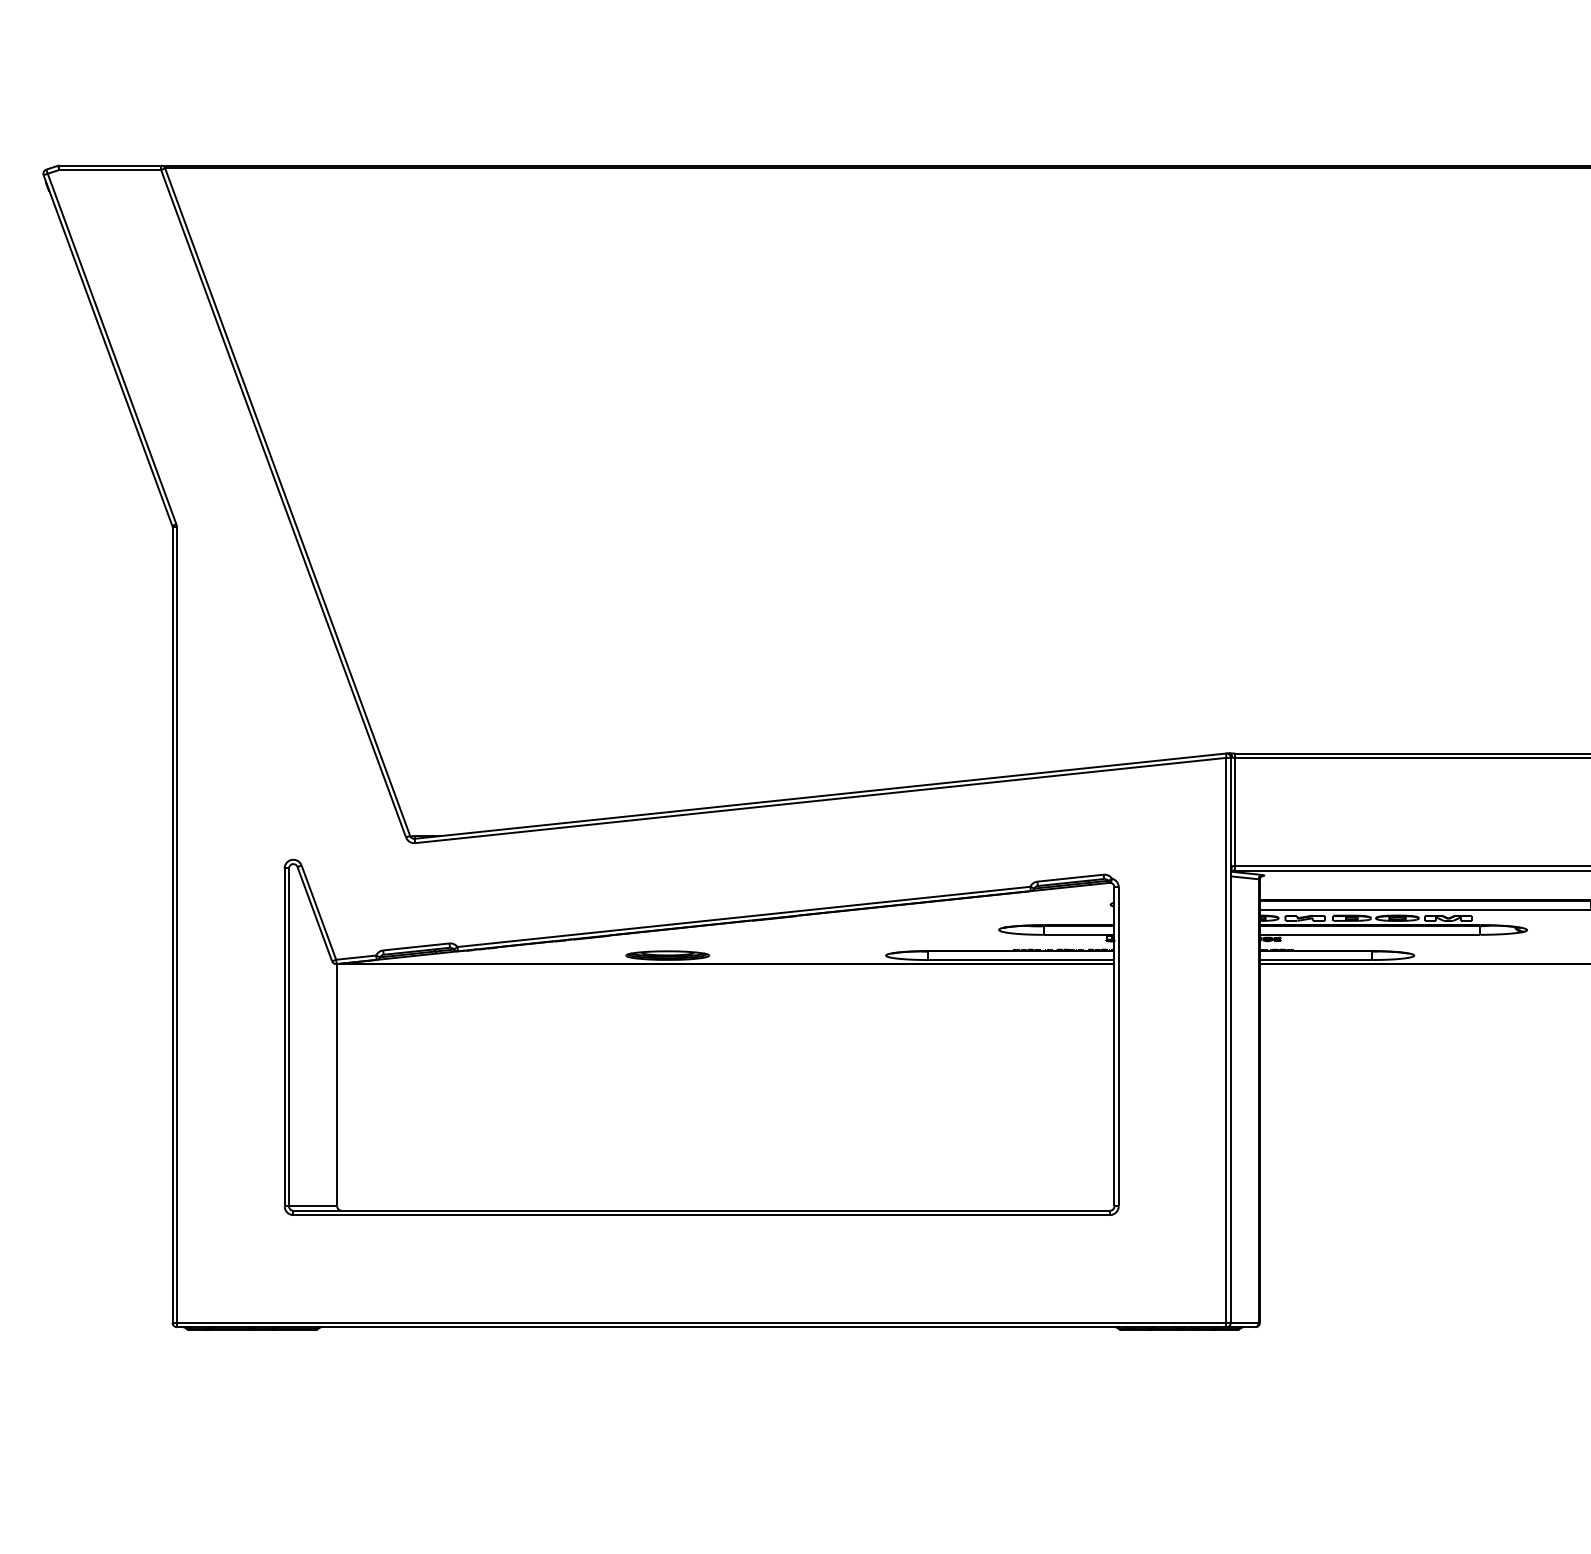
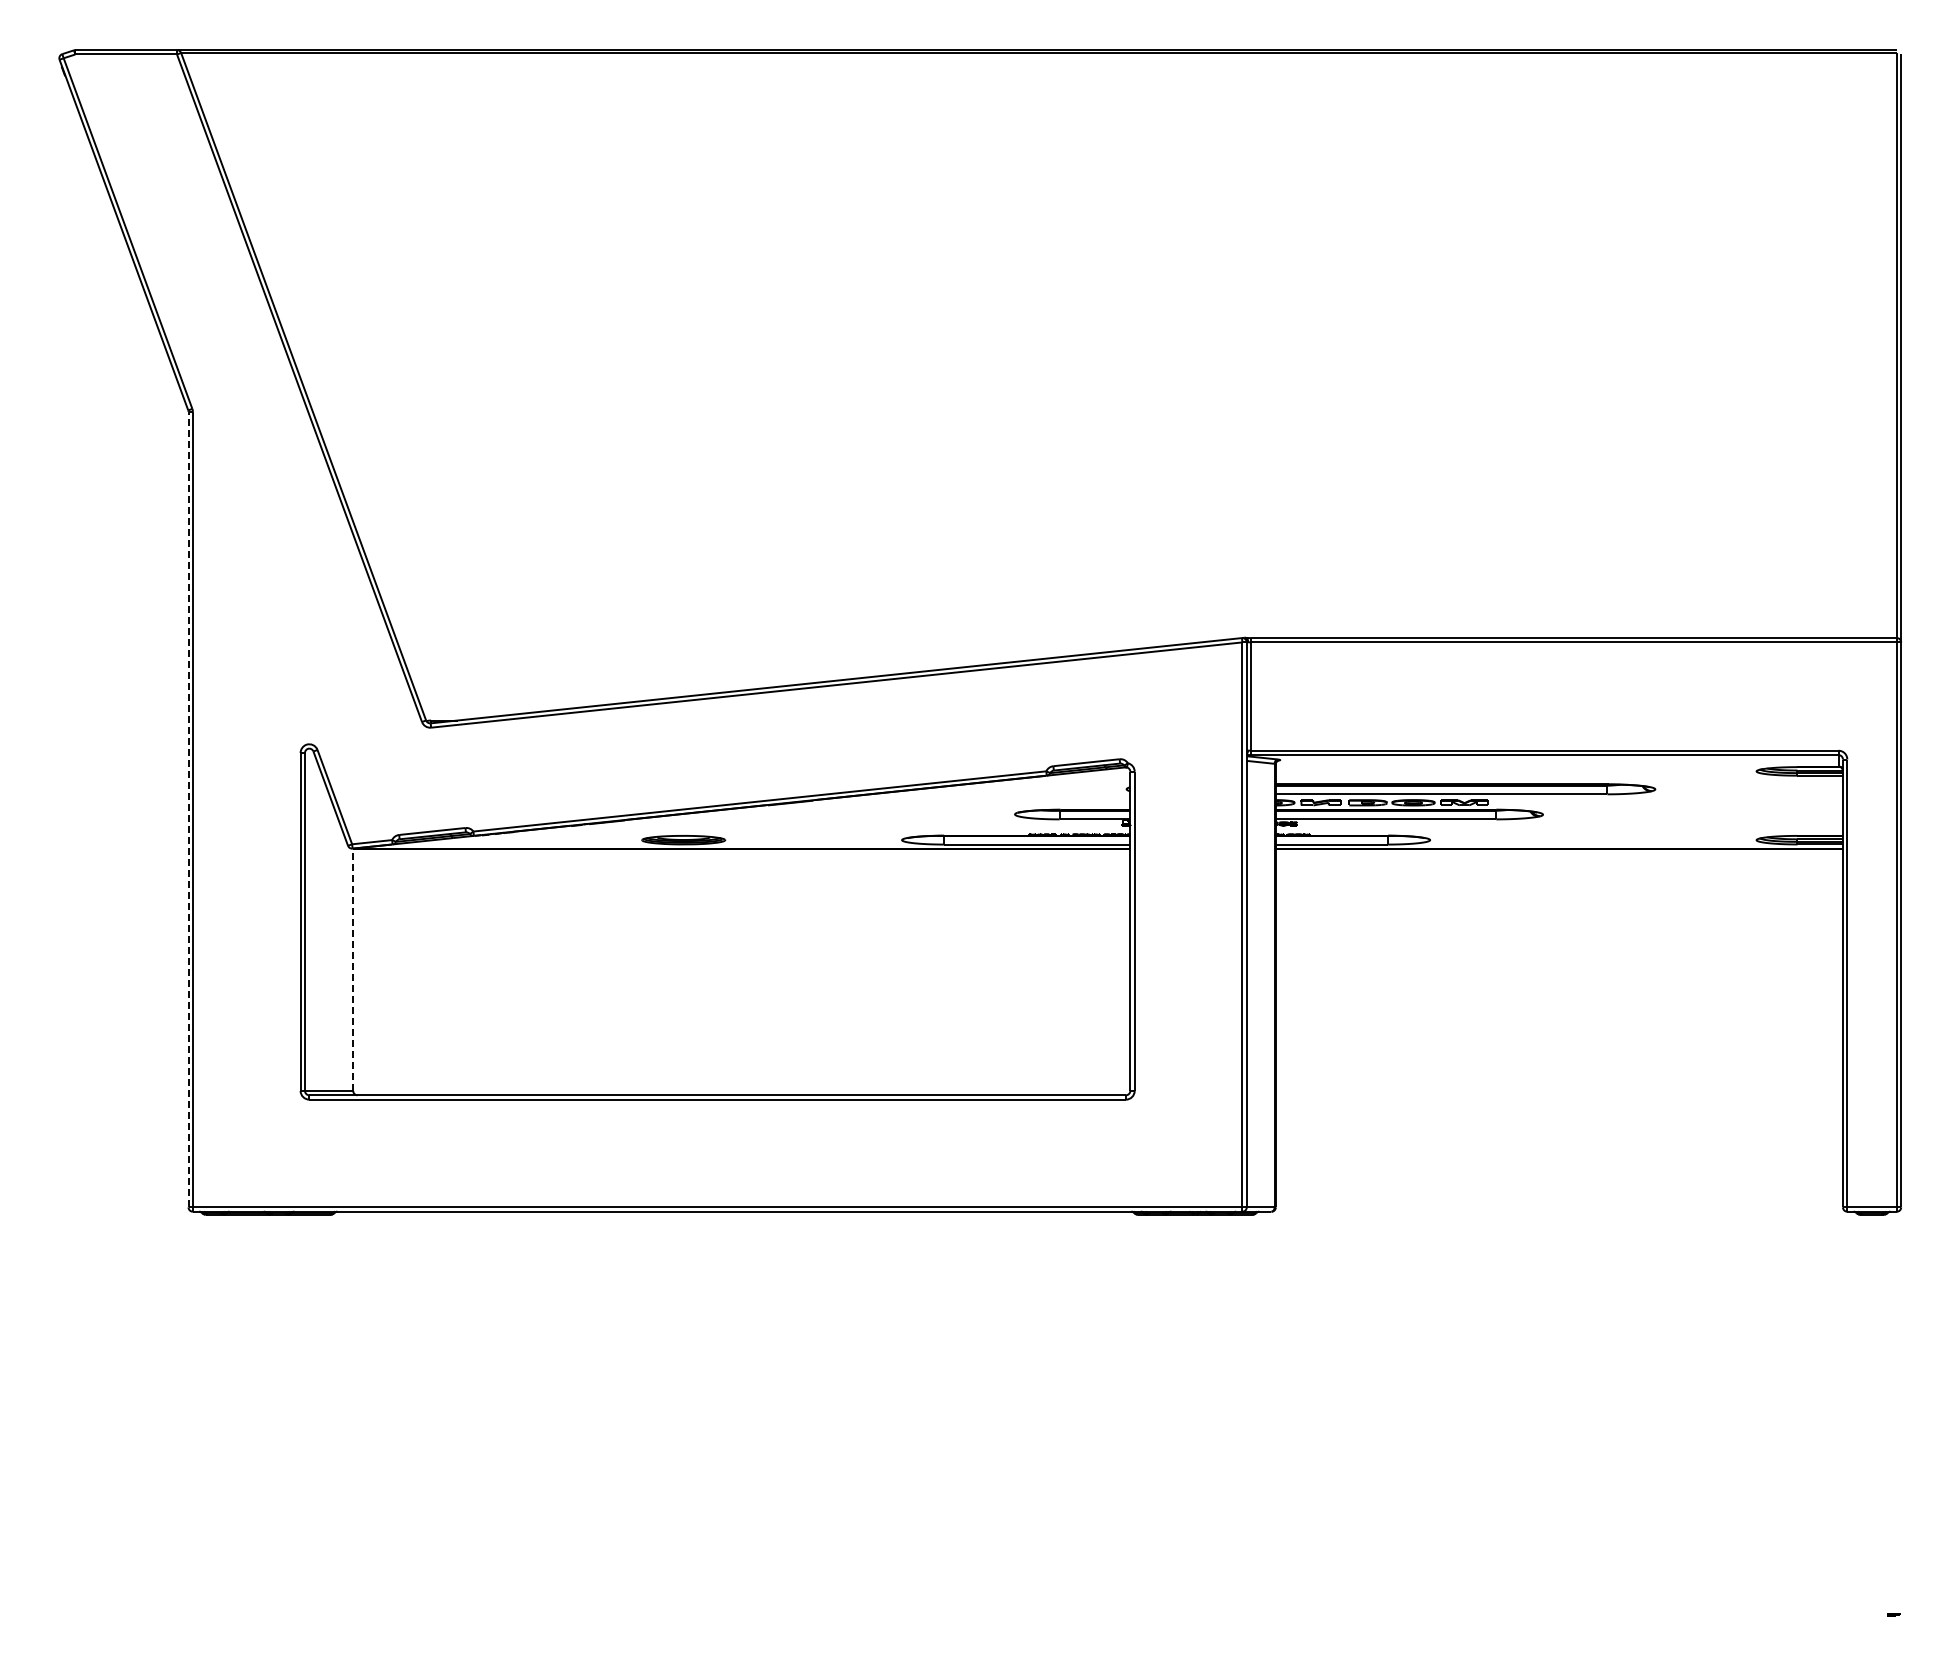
line: (172, 924) -> (188, 809), solid -> dashed
line: (337, 1084) -> (353, 969), solid -> dashed

